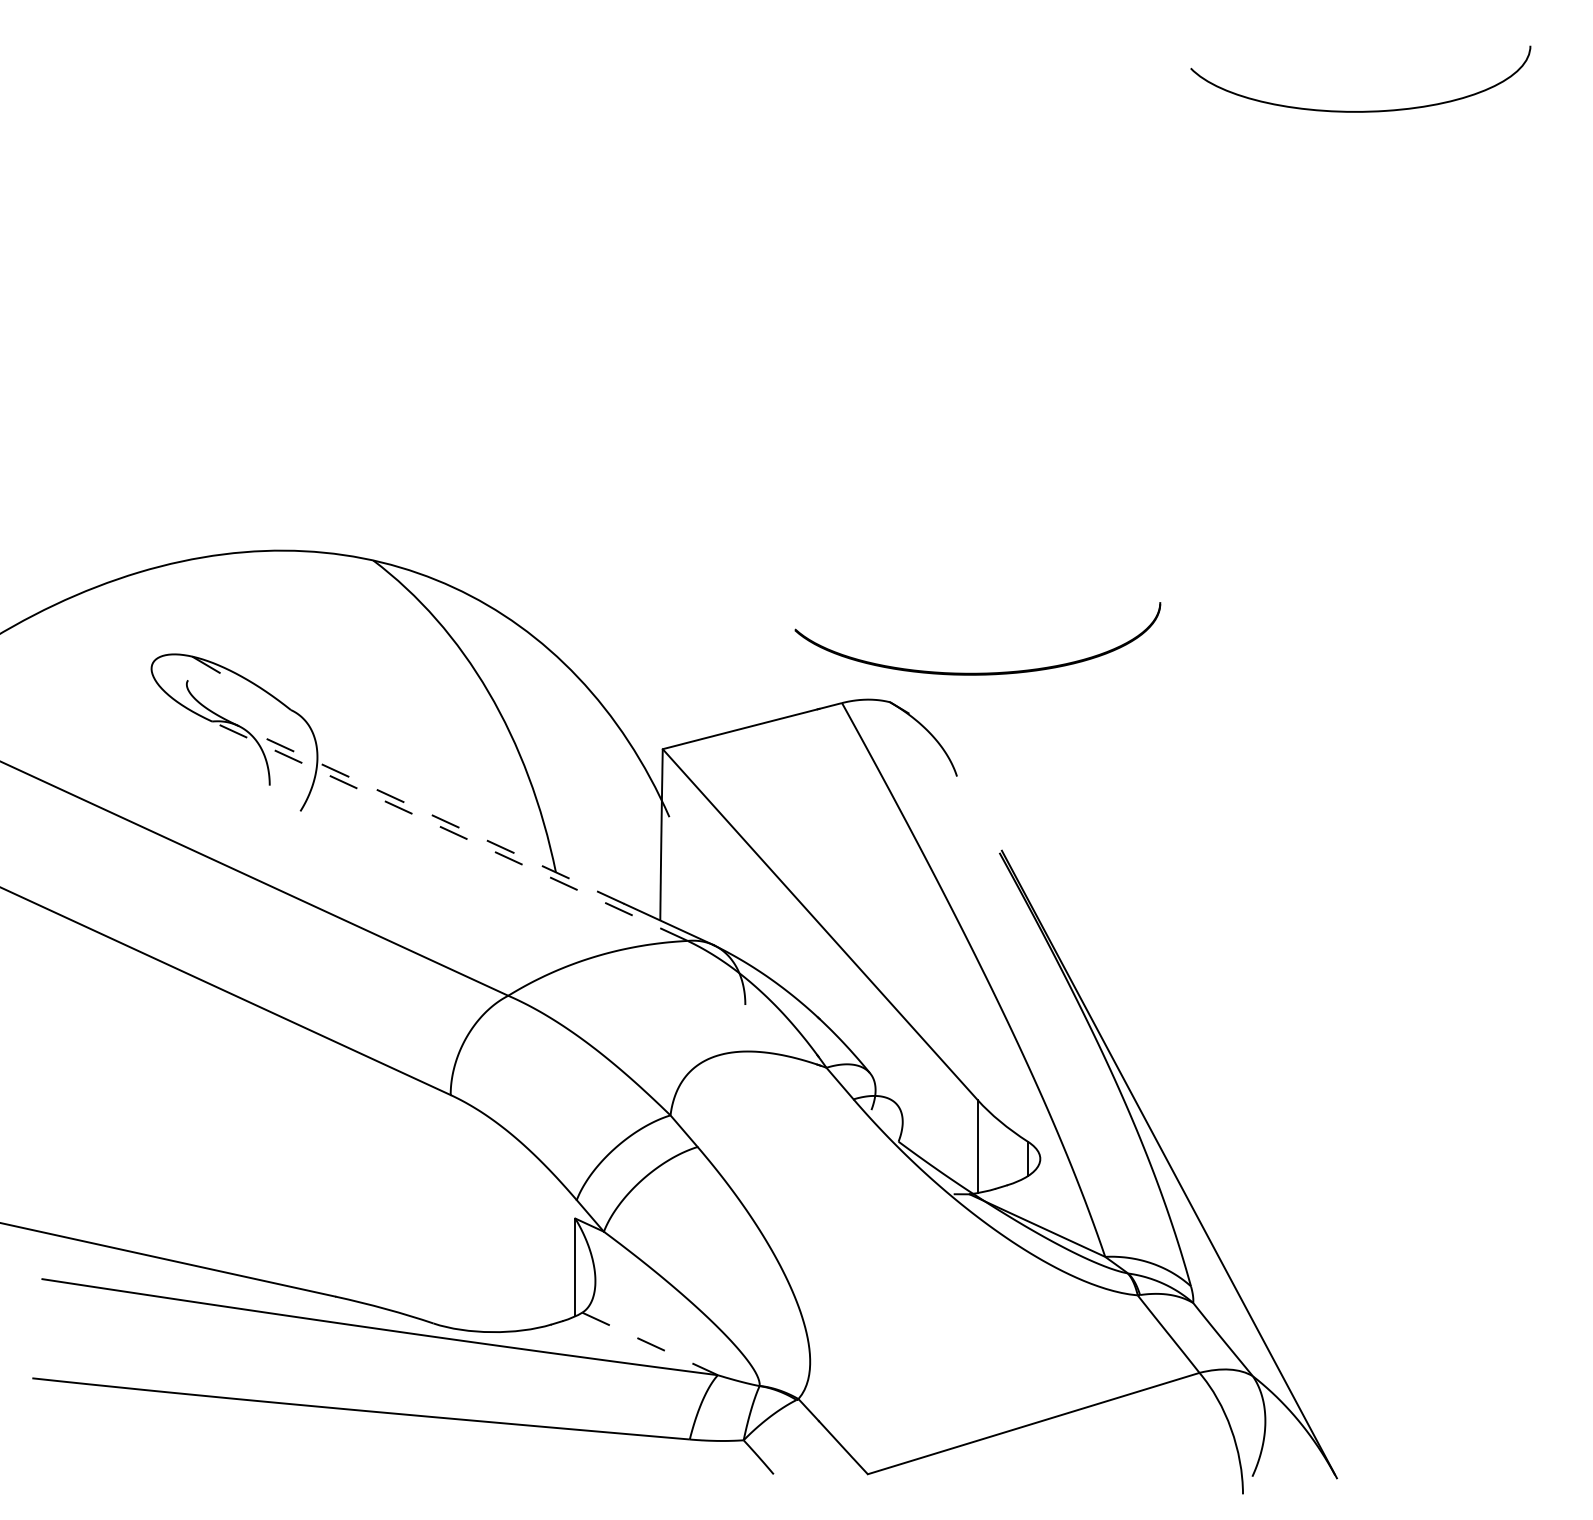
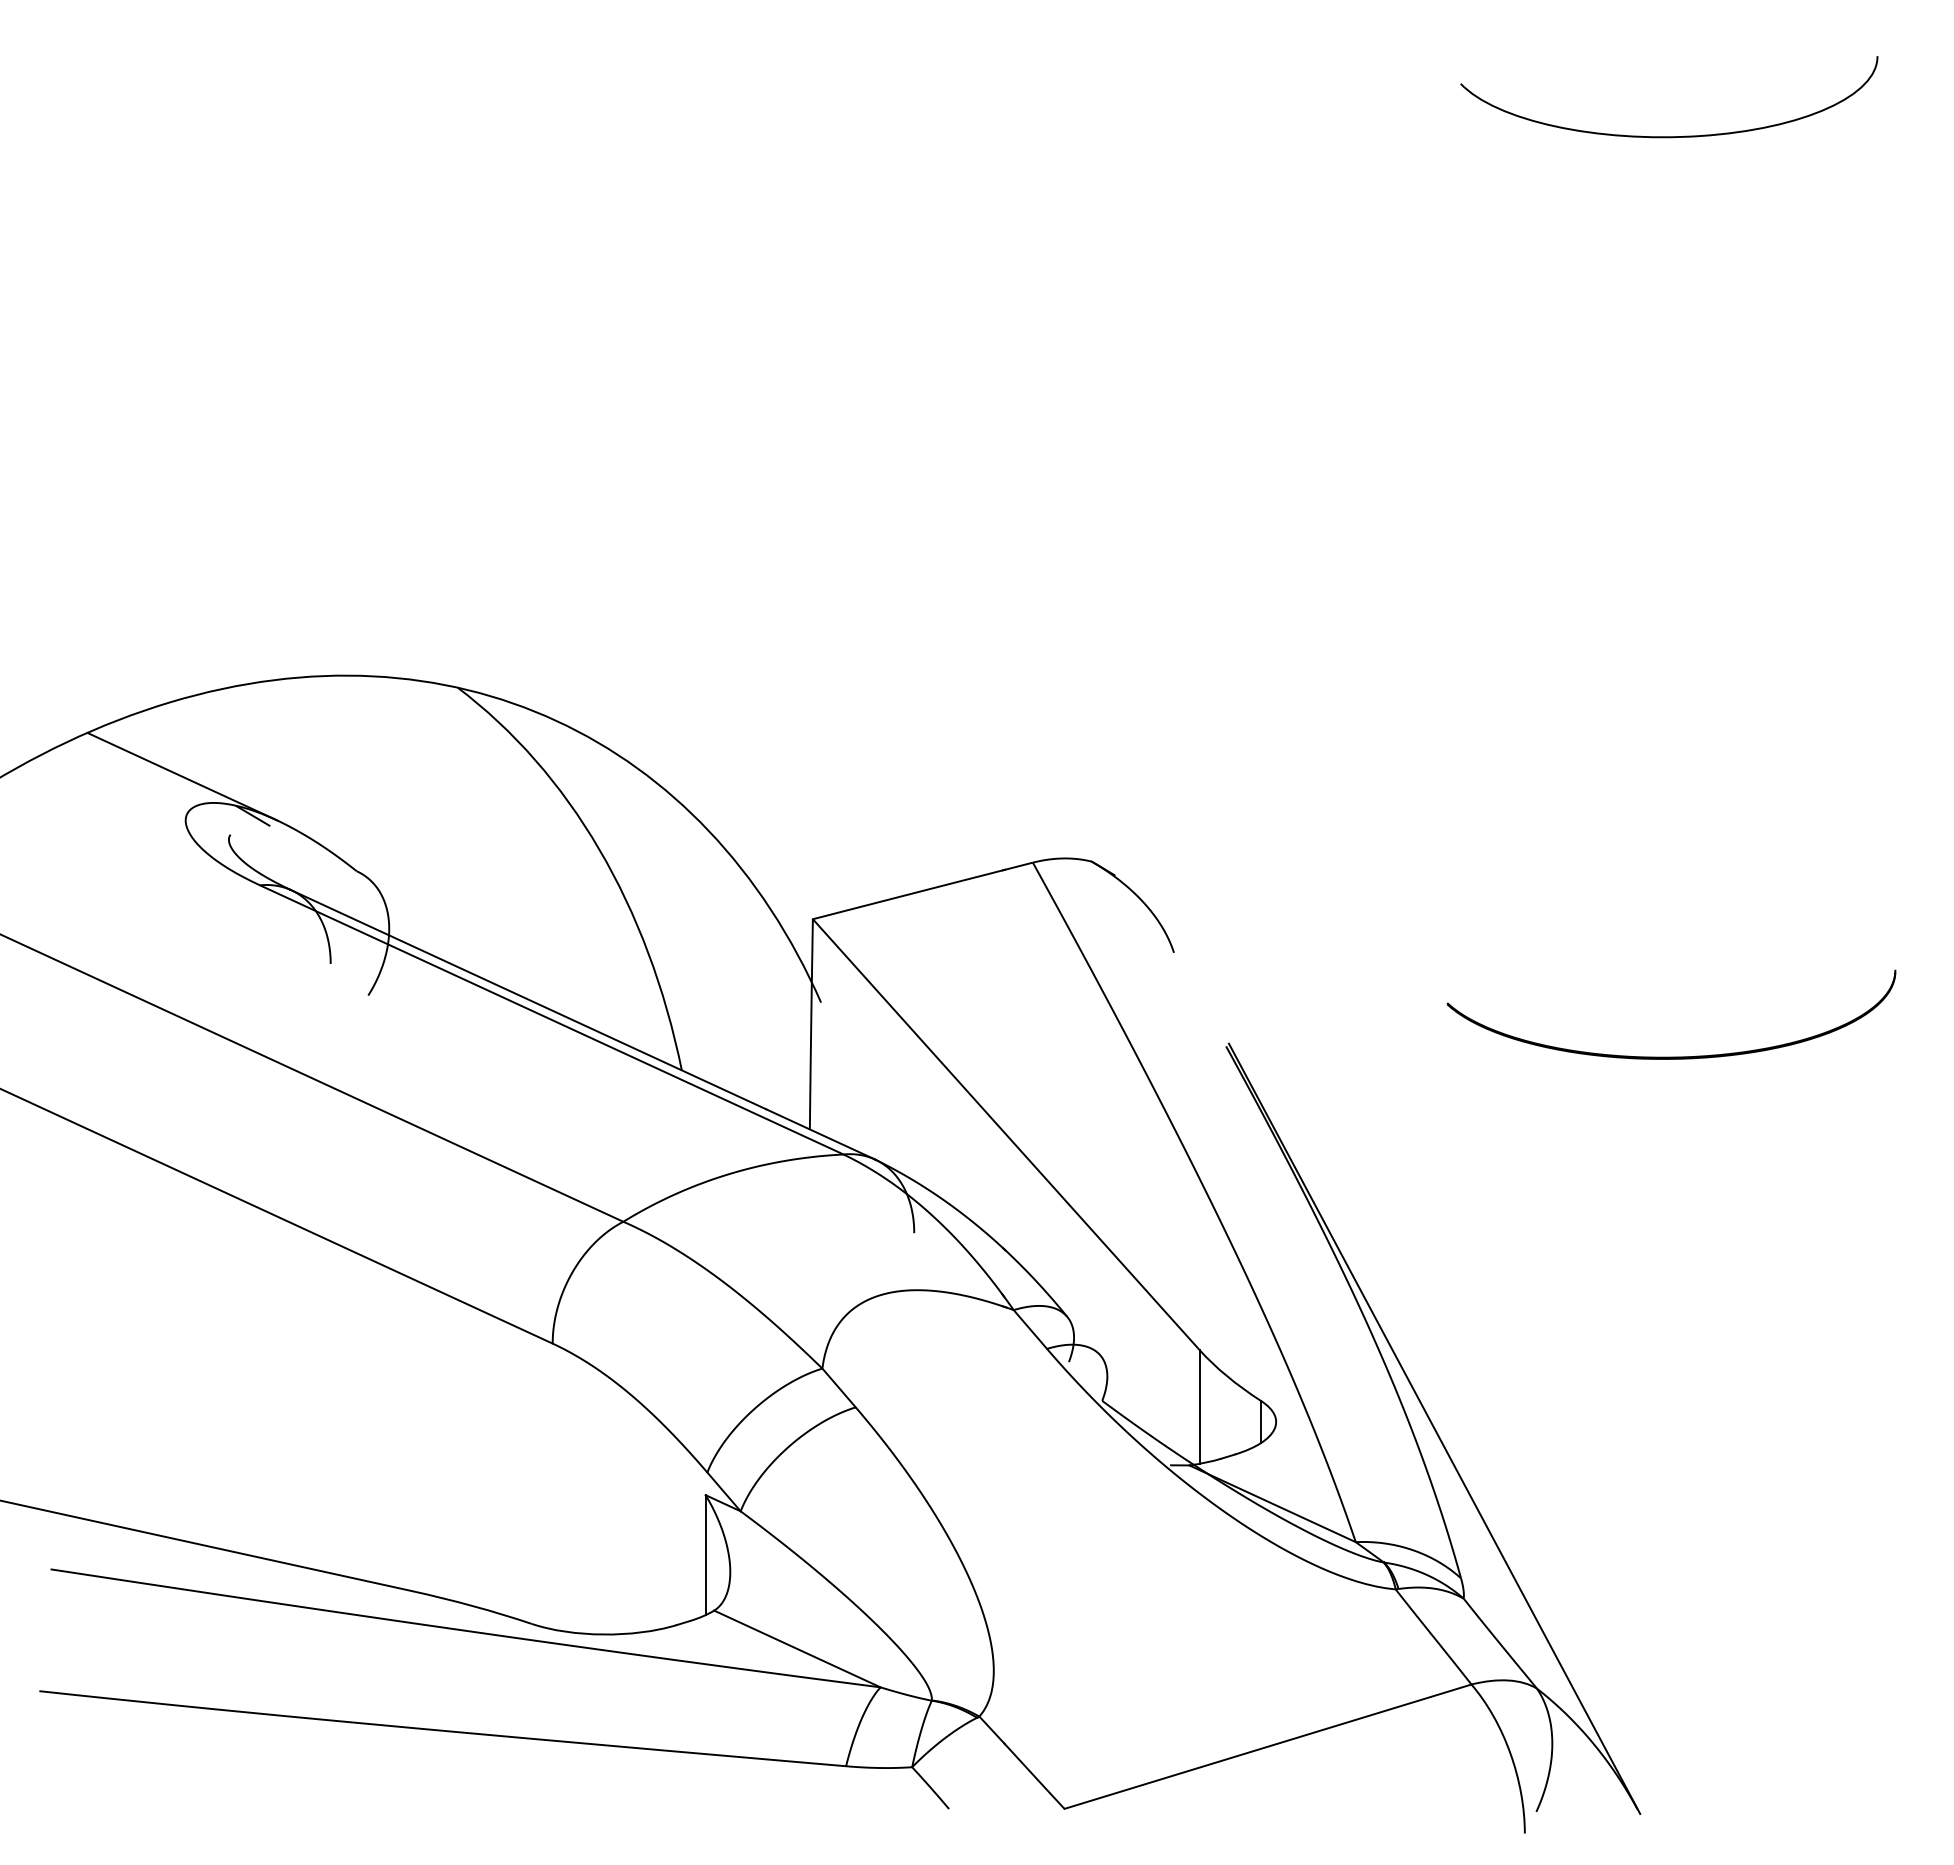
line: (148, 632) -> (182, 776), added
part: (977, 672) -> (1671, 1056), moved
line: (430, 814) -> (527, 999), dashed -> solid
line: (449, 830) -> (551, 1019), dashed -> solid
line: (650, 1343) -> (797, 1648), dashed -> solid

